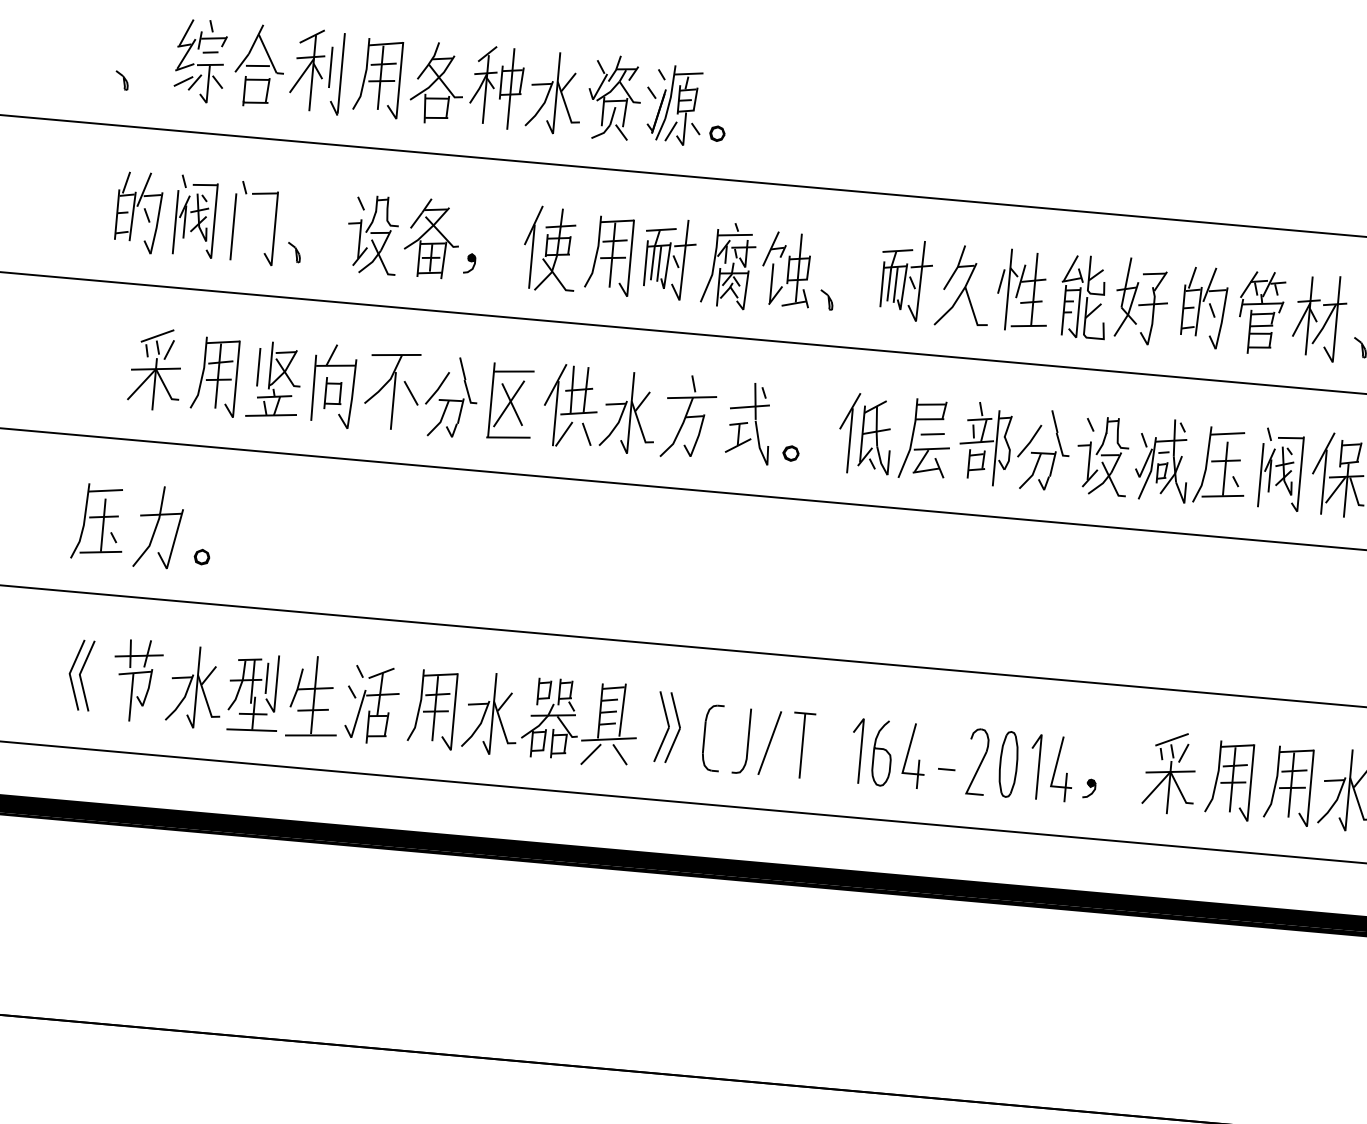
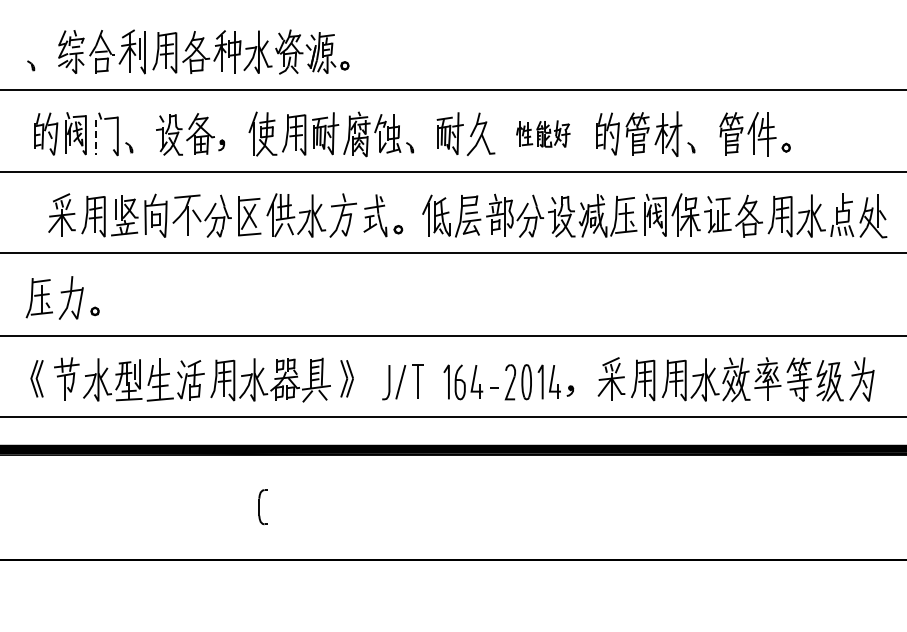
line: (234, 227) -> (96, 137), solid -> dashed
part: (1082, 295) -> (543, 133), size x0.6
part: (710, 736) -> (262, 506), moved

